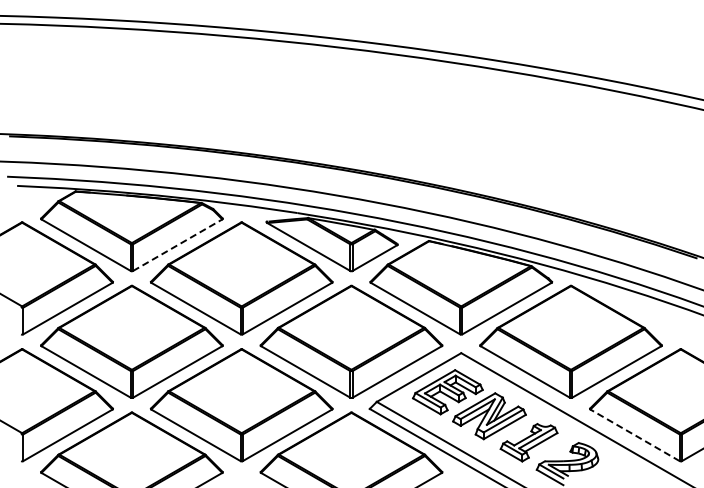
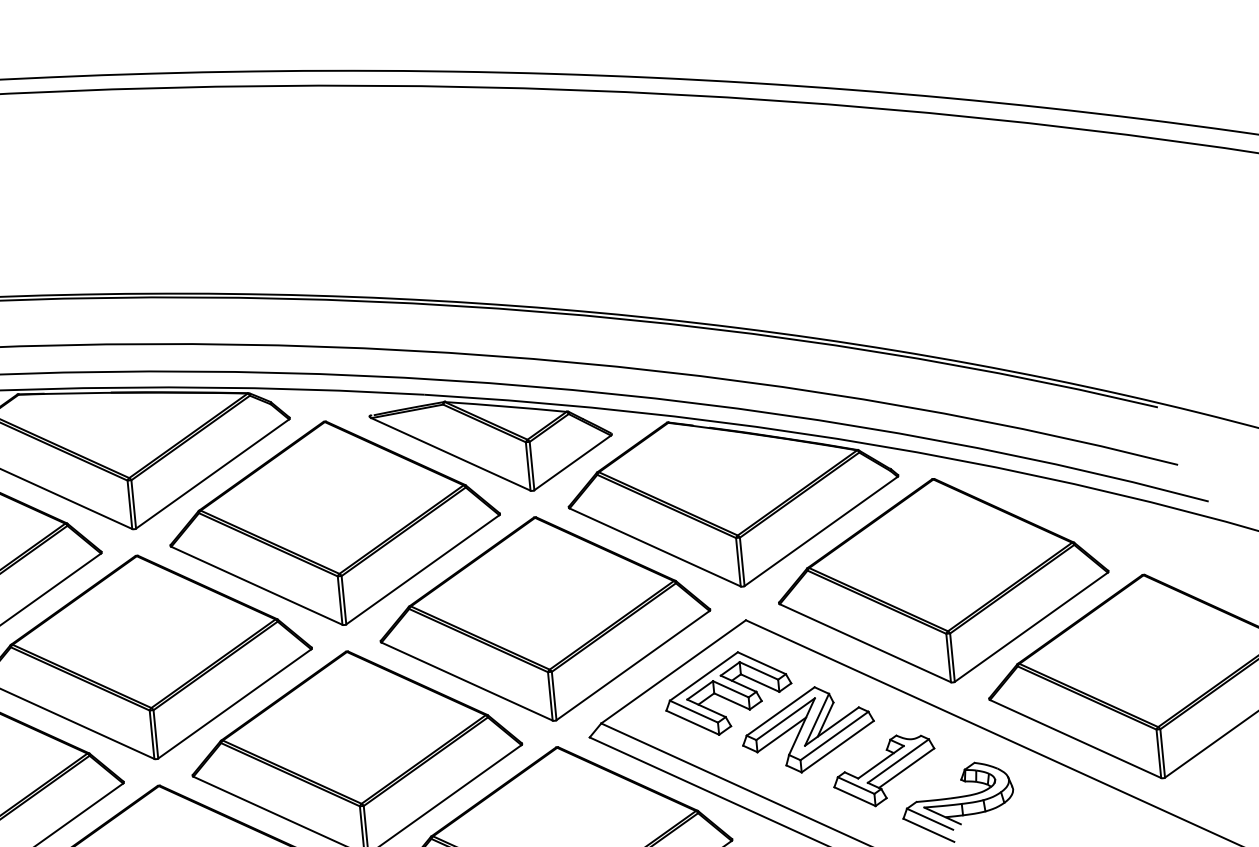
line: (177, 245) -> (212, 474), dashed -> solid
line: (635, 435) -> (1076, 739), dashed -> solid

